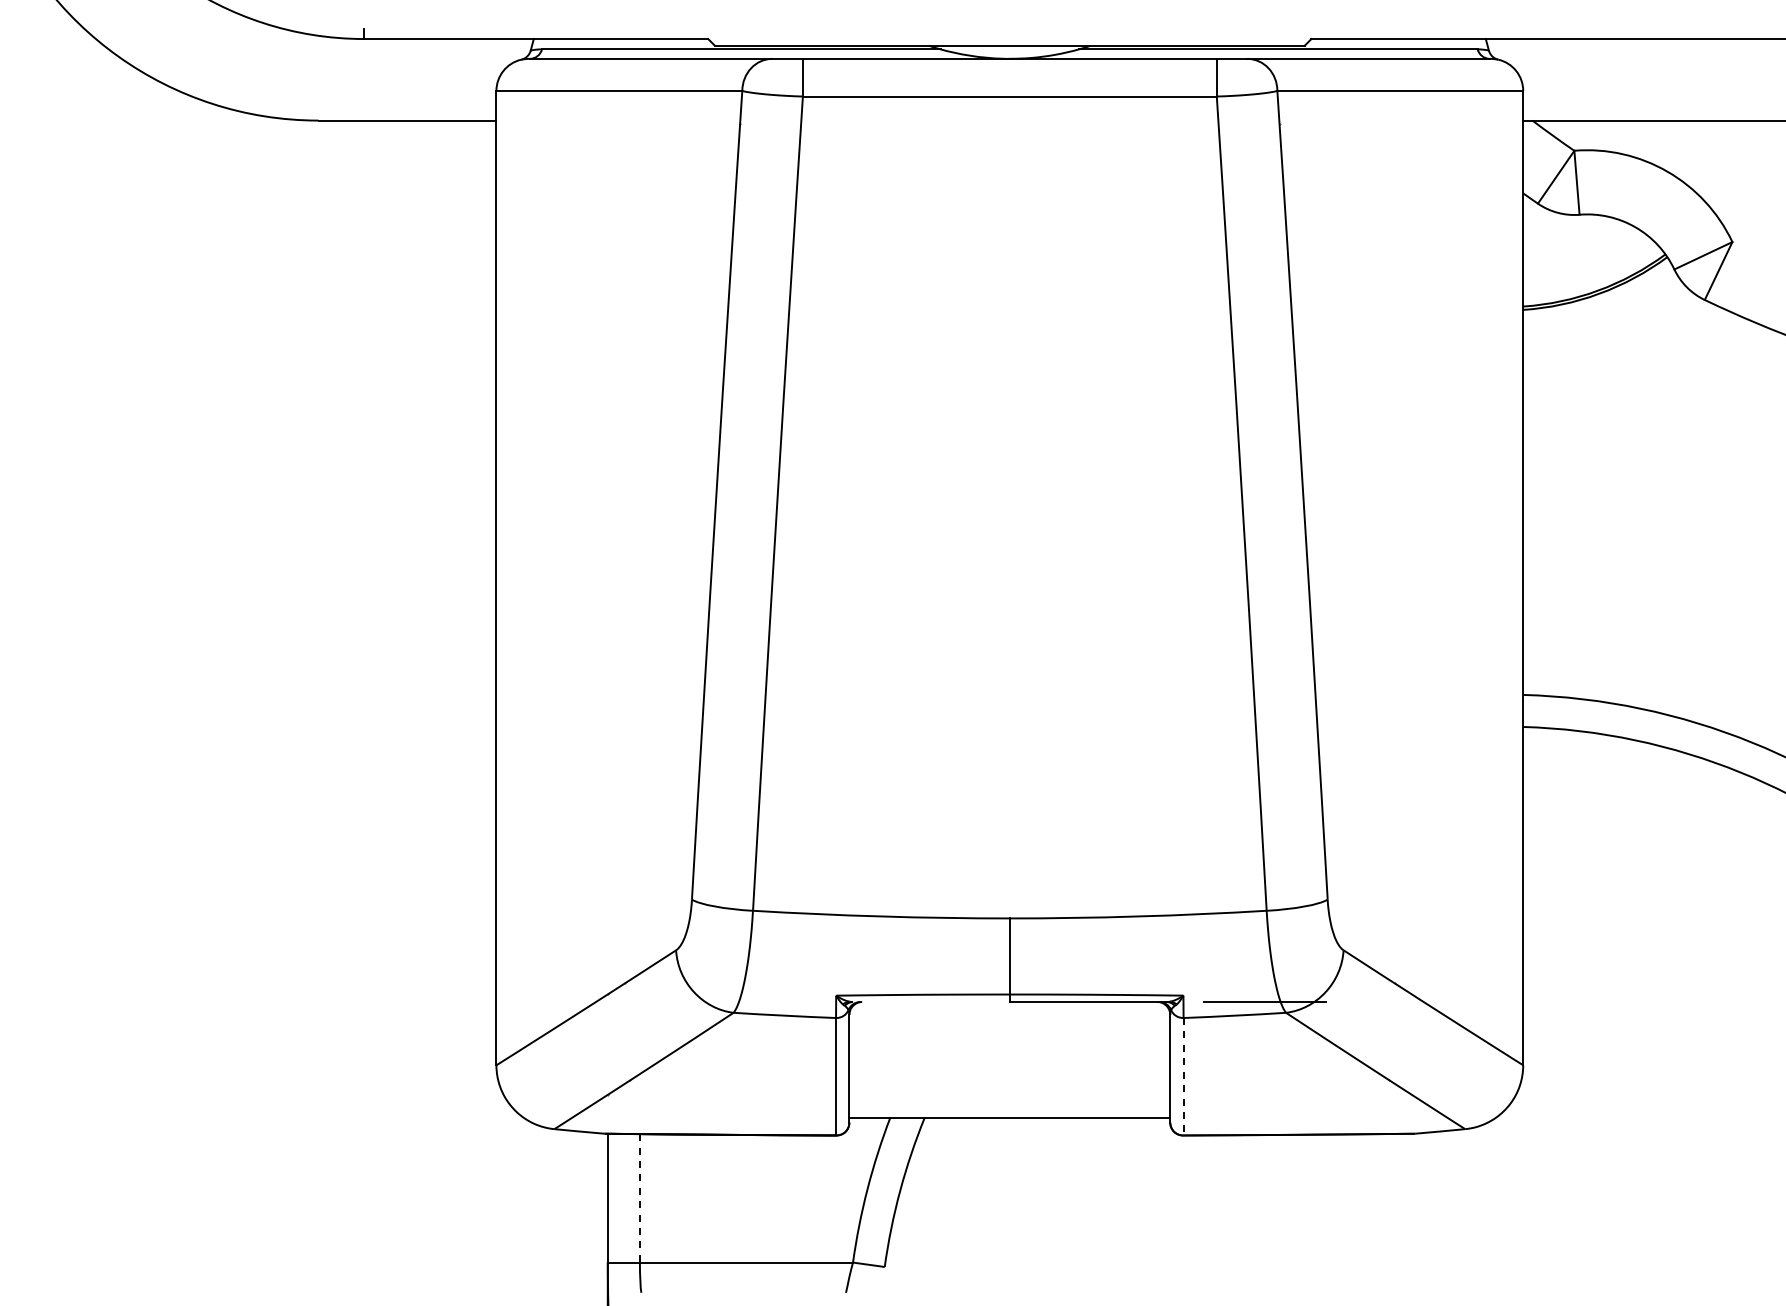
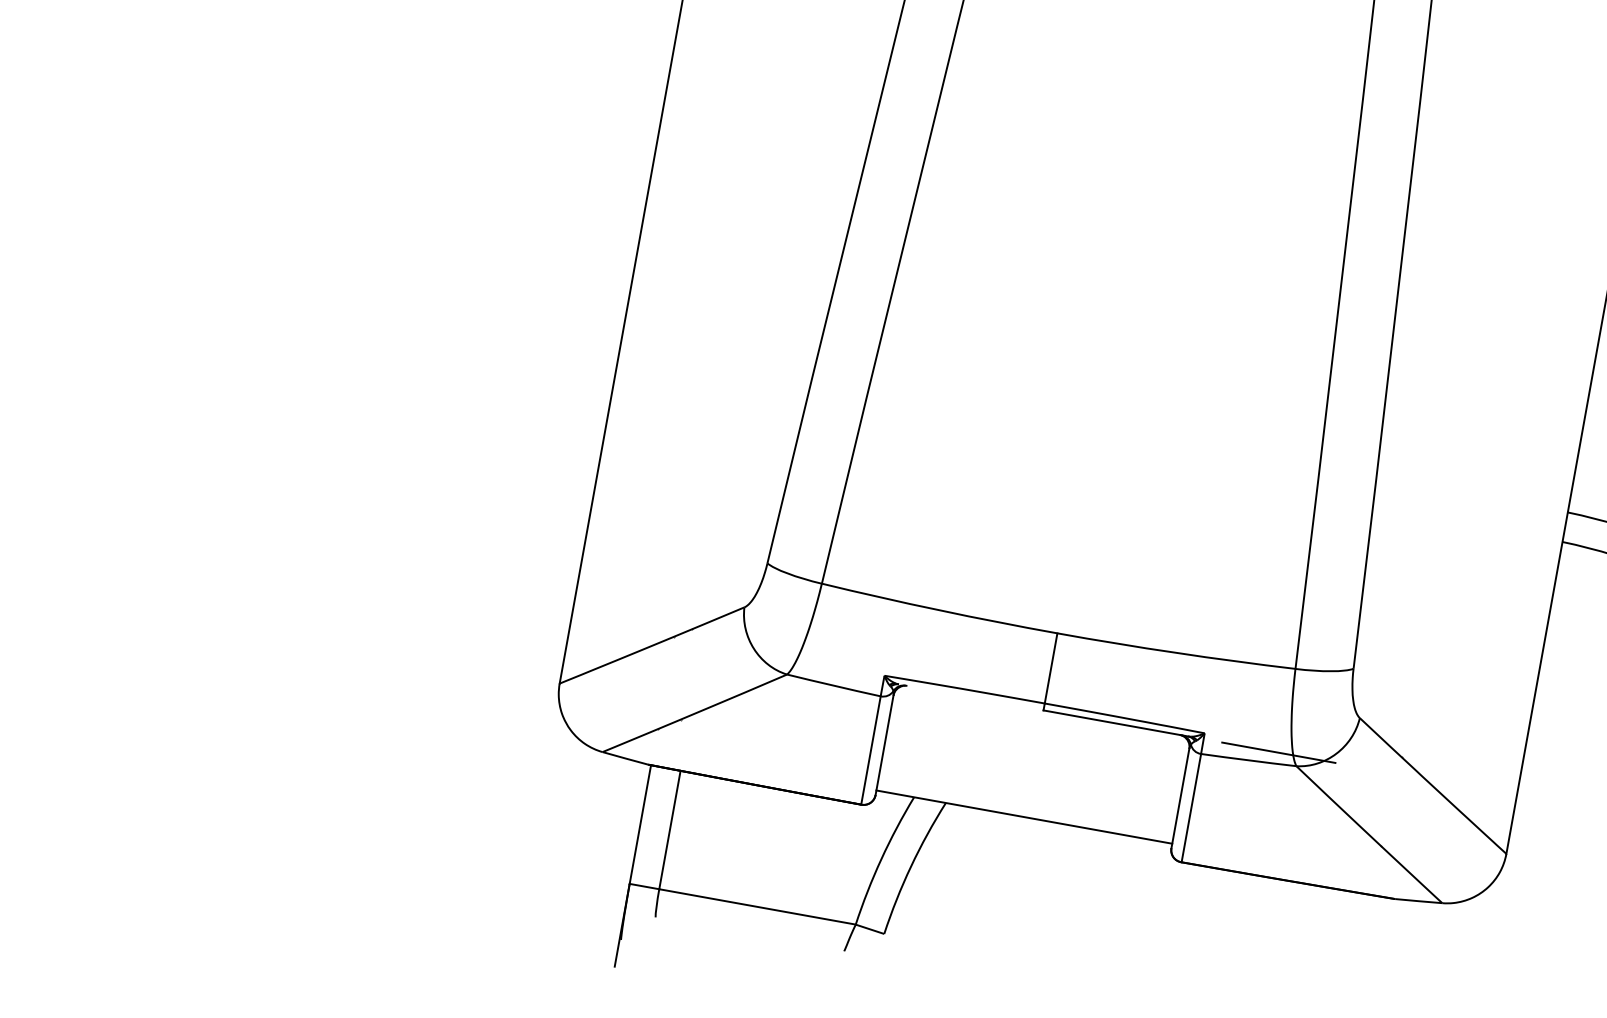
line: (1183, 1076) -> (1191, 807), dashed -> solid
line: (639, 1198) -> (669, 830), dashed -> solid

